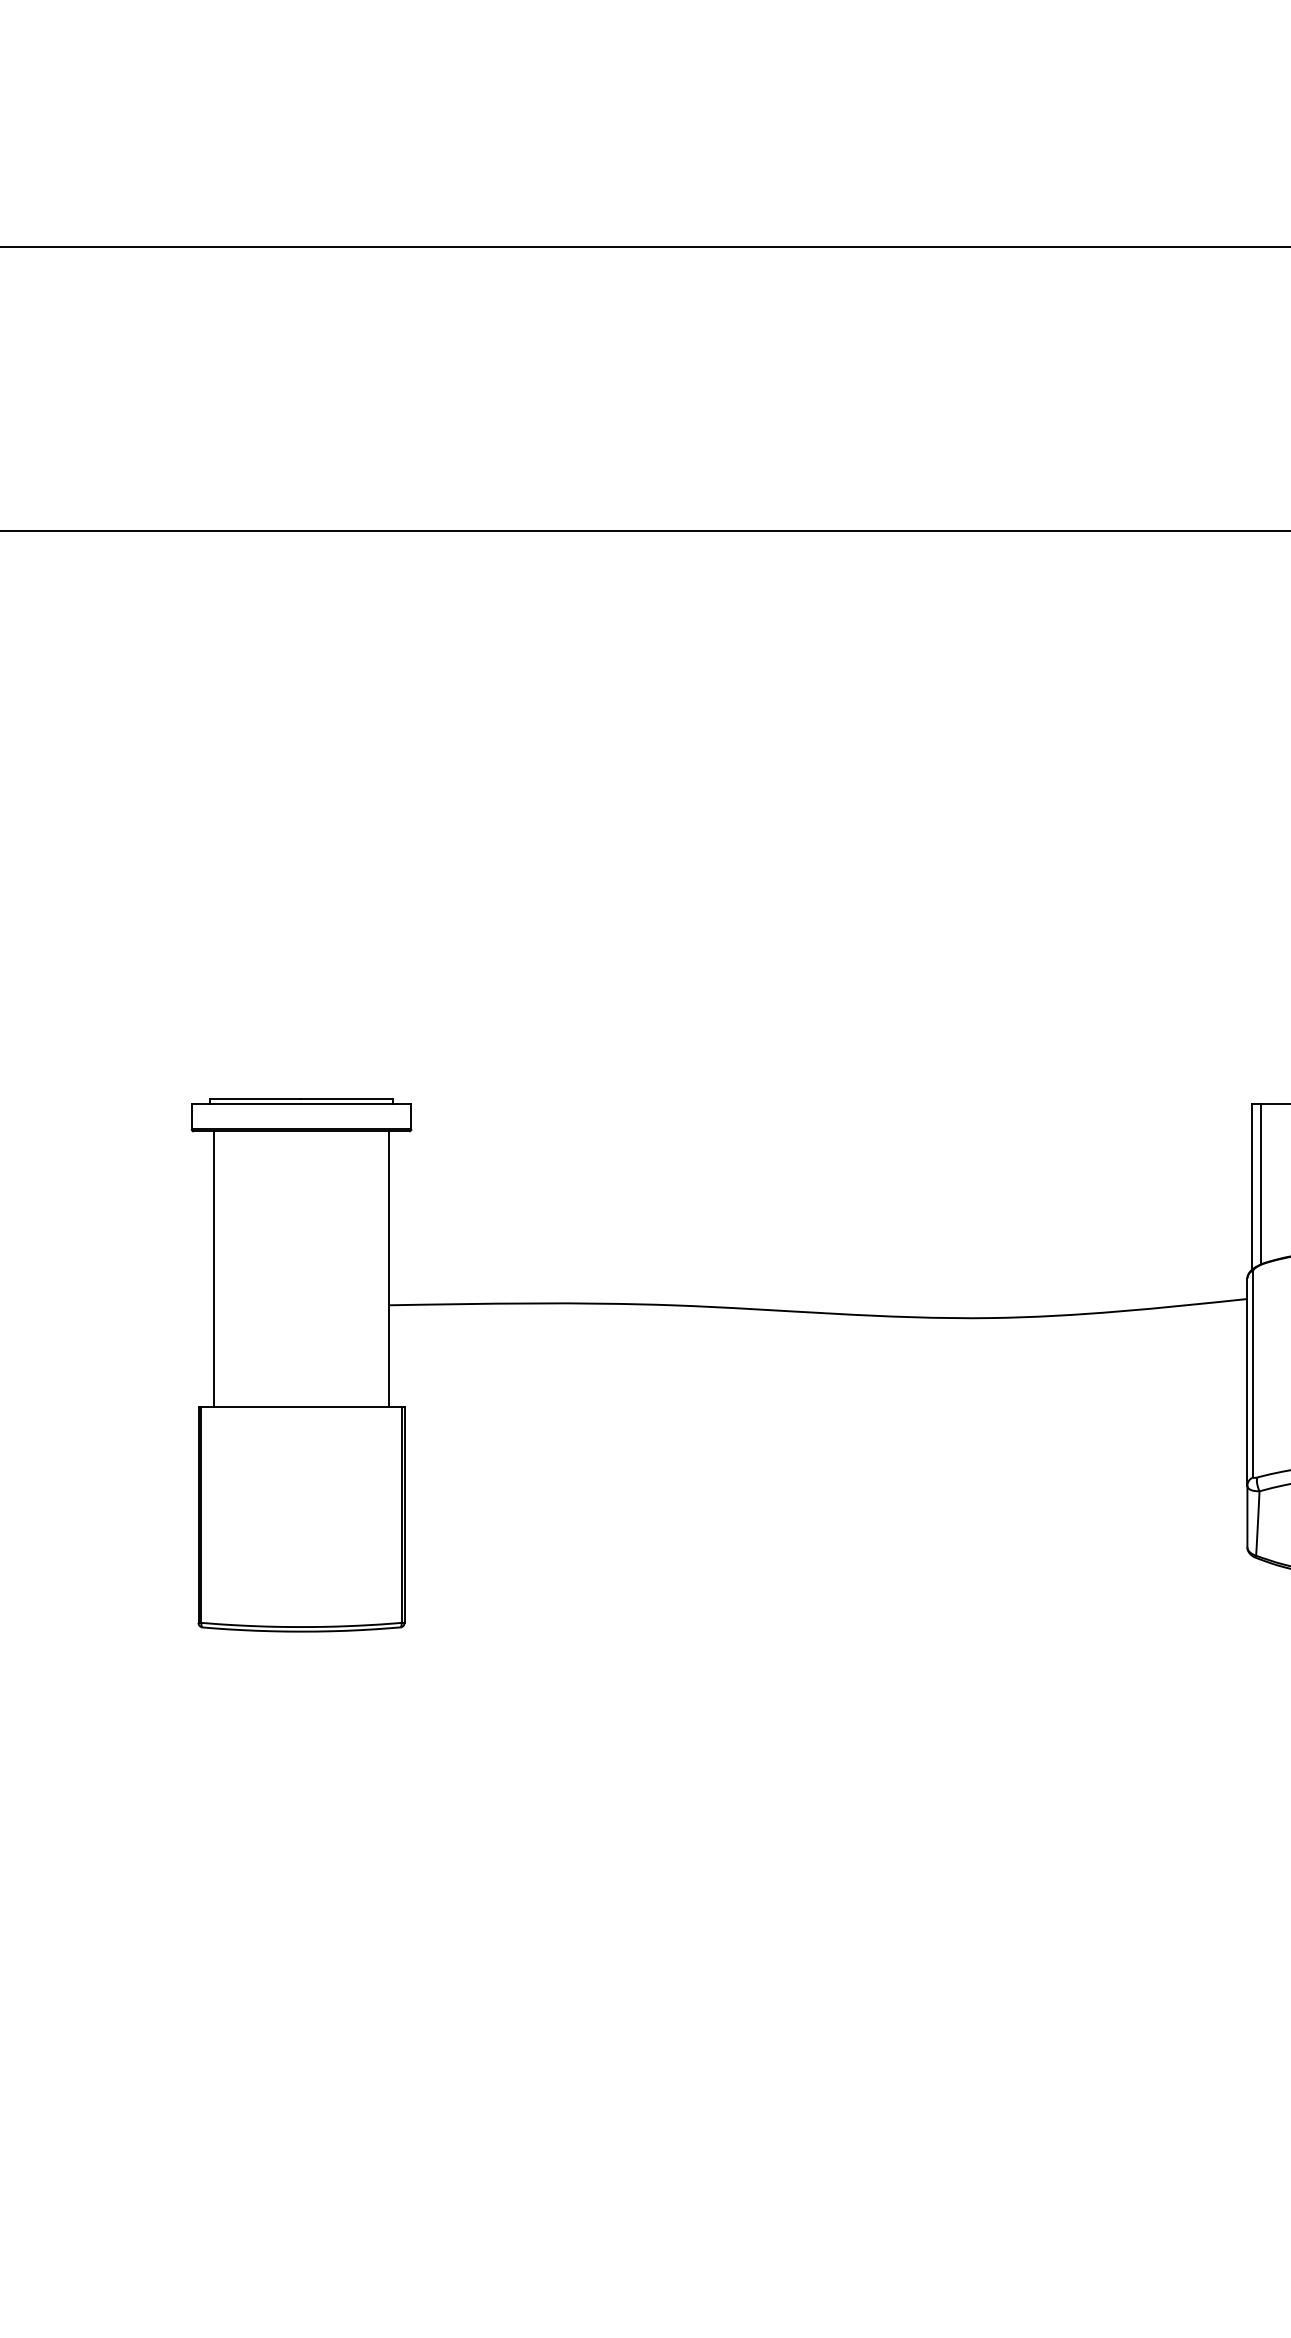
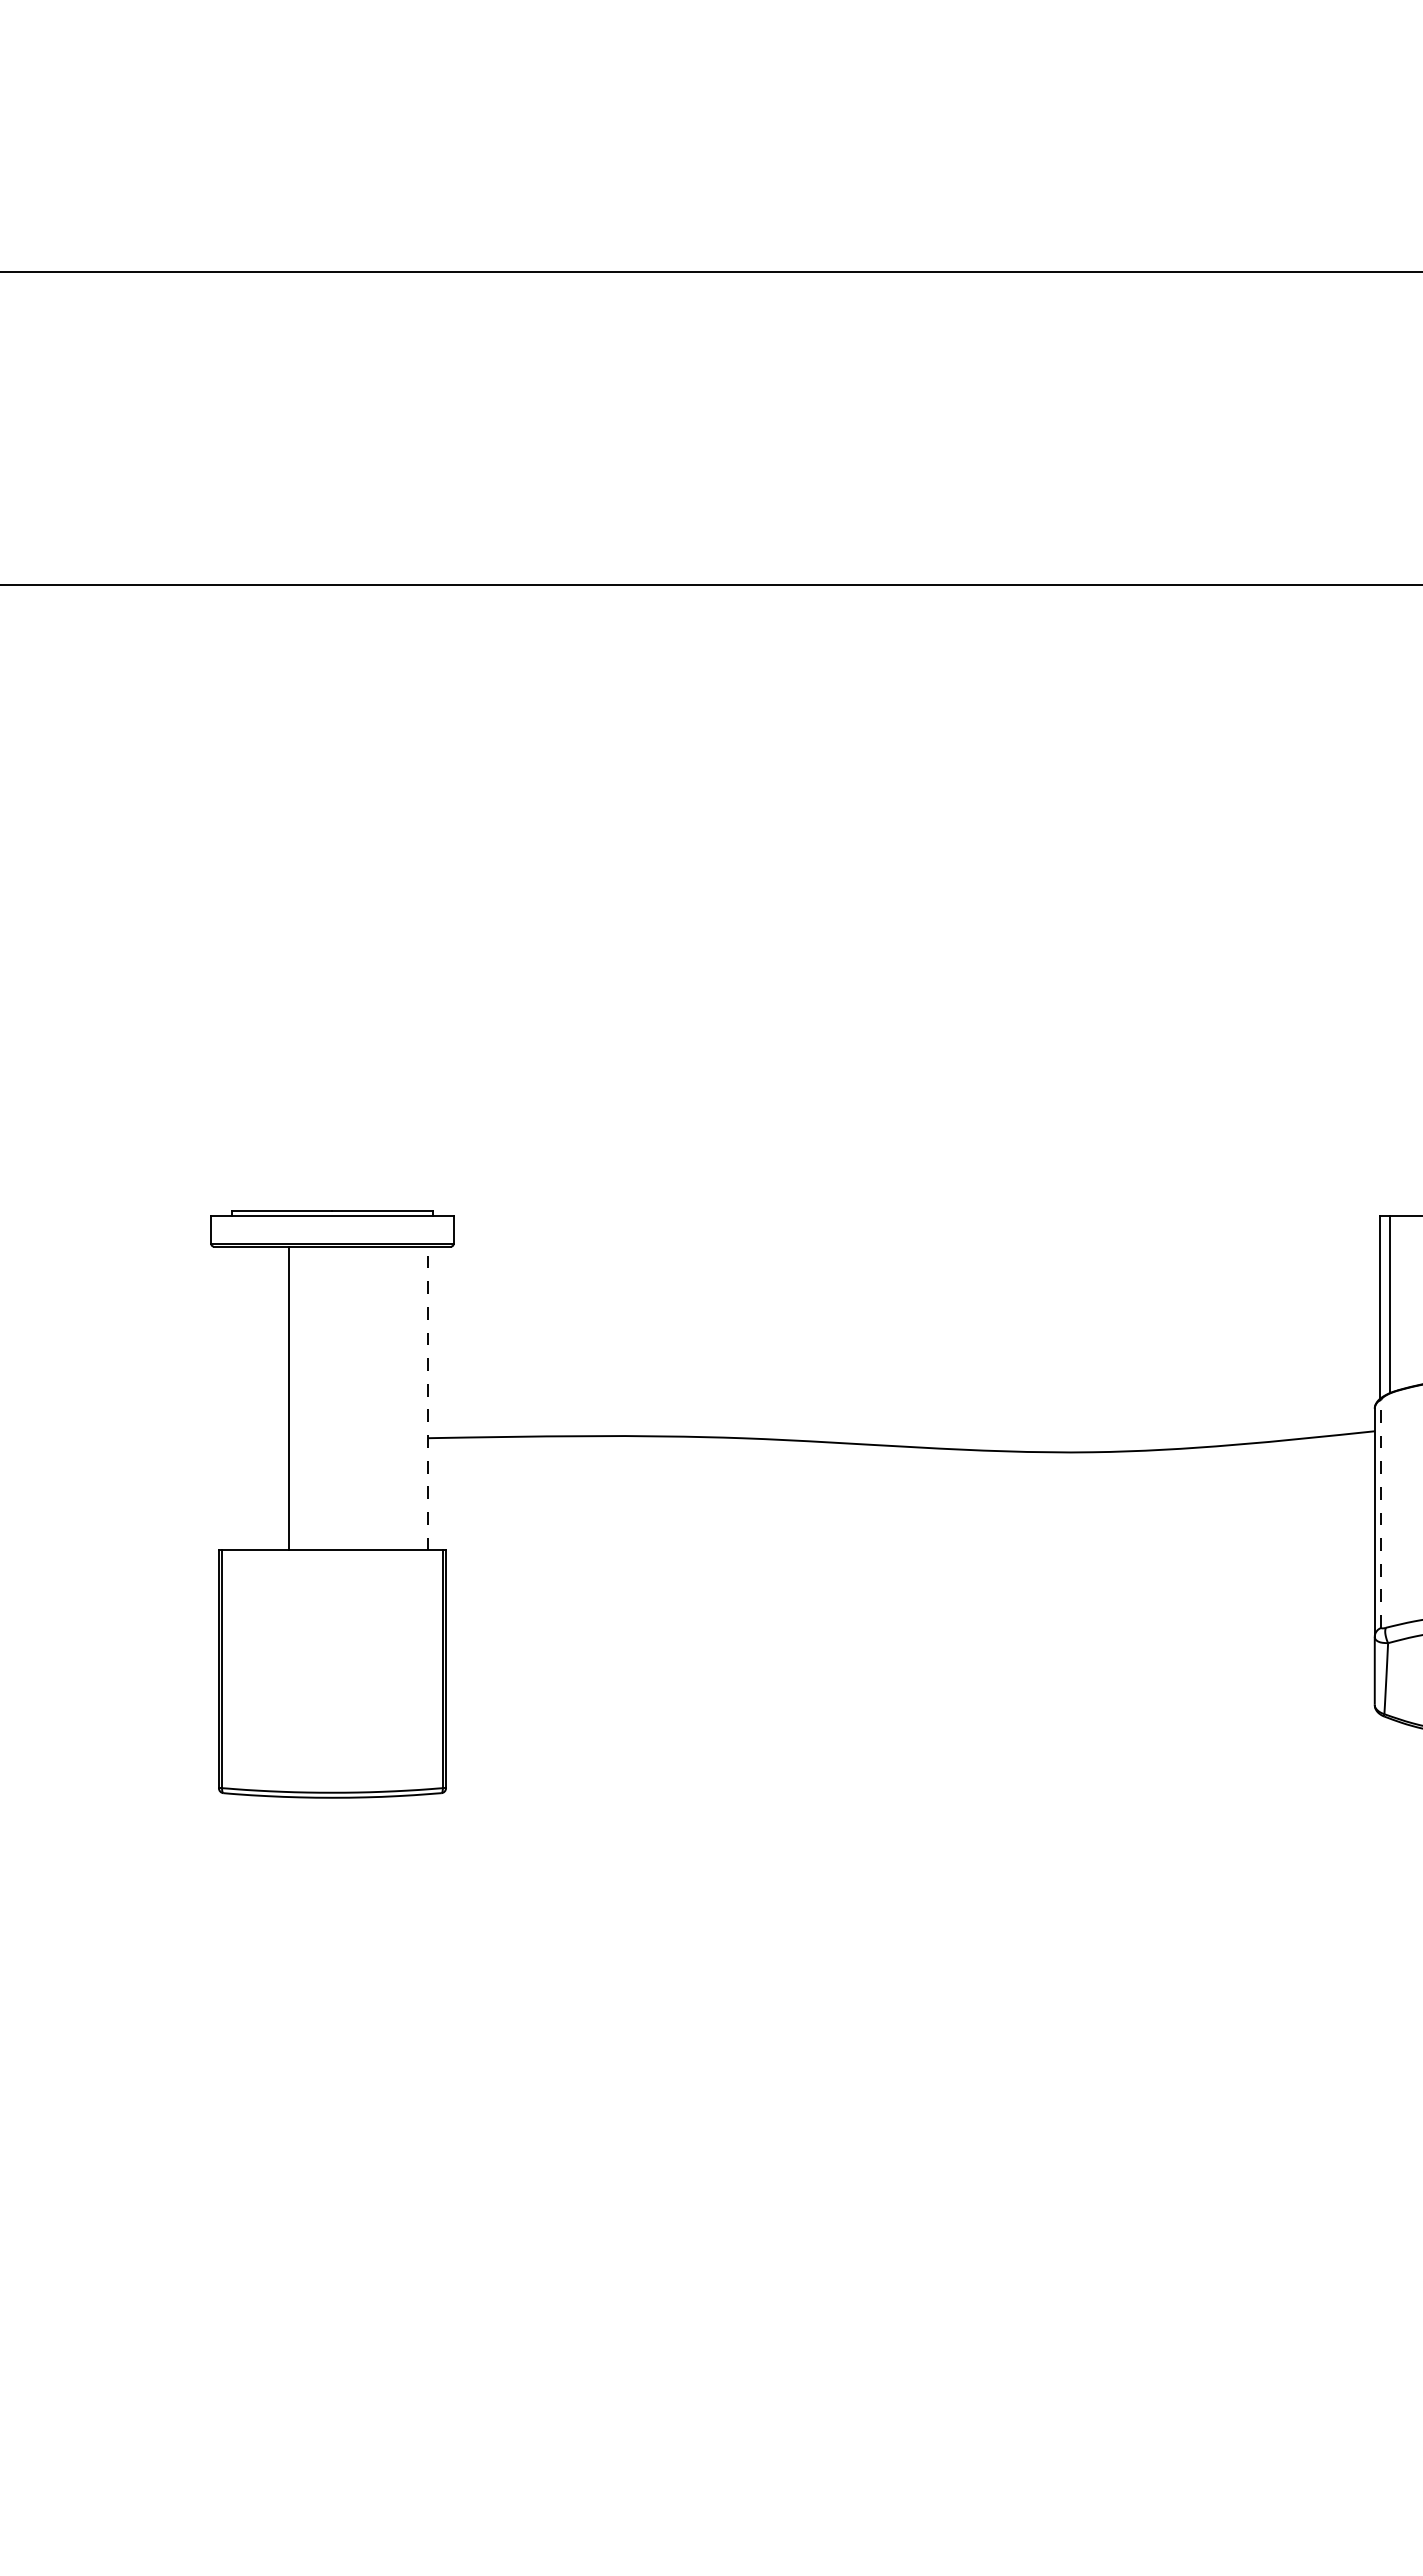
line: (214, 1269) -> (288, 1398), moved
line: (388, 1269) -> (428, 1398), solid -> dashed
line: (1253, 1373) -> (1381, 1513), solid -> dashed

